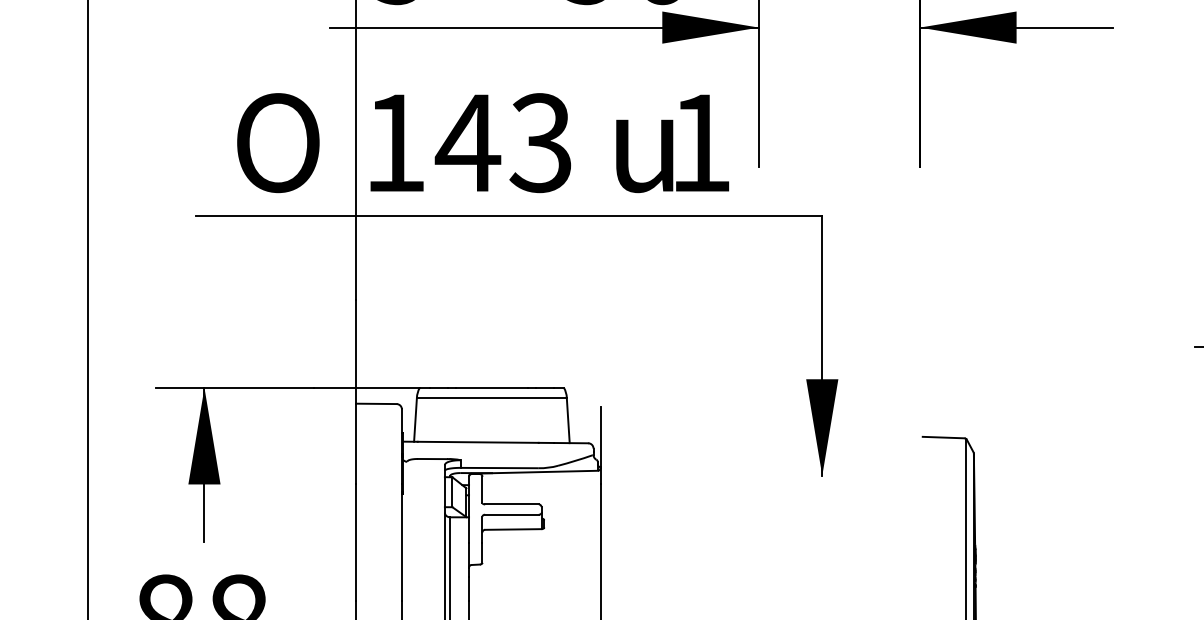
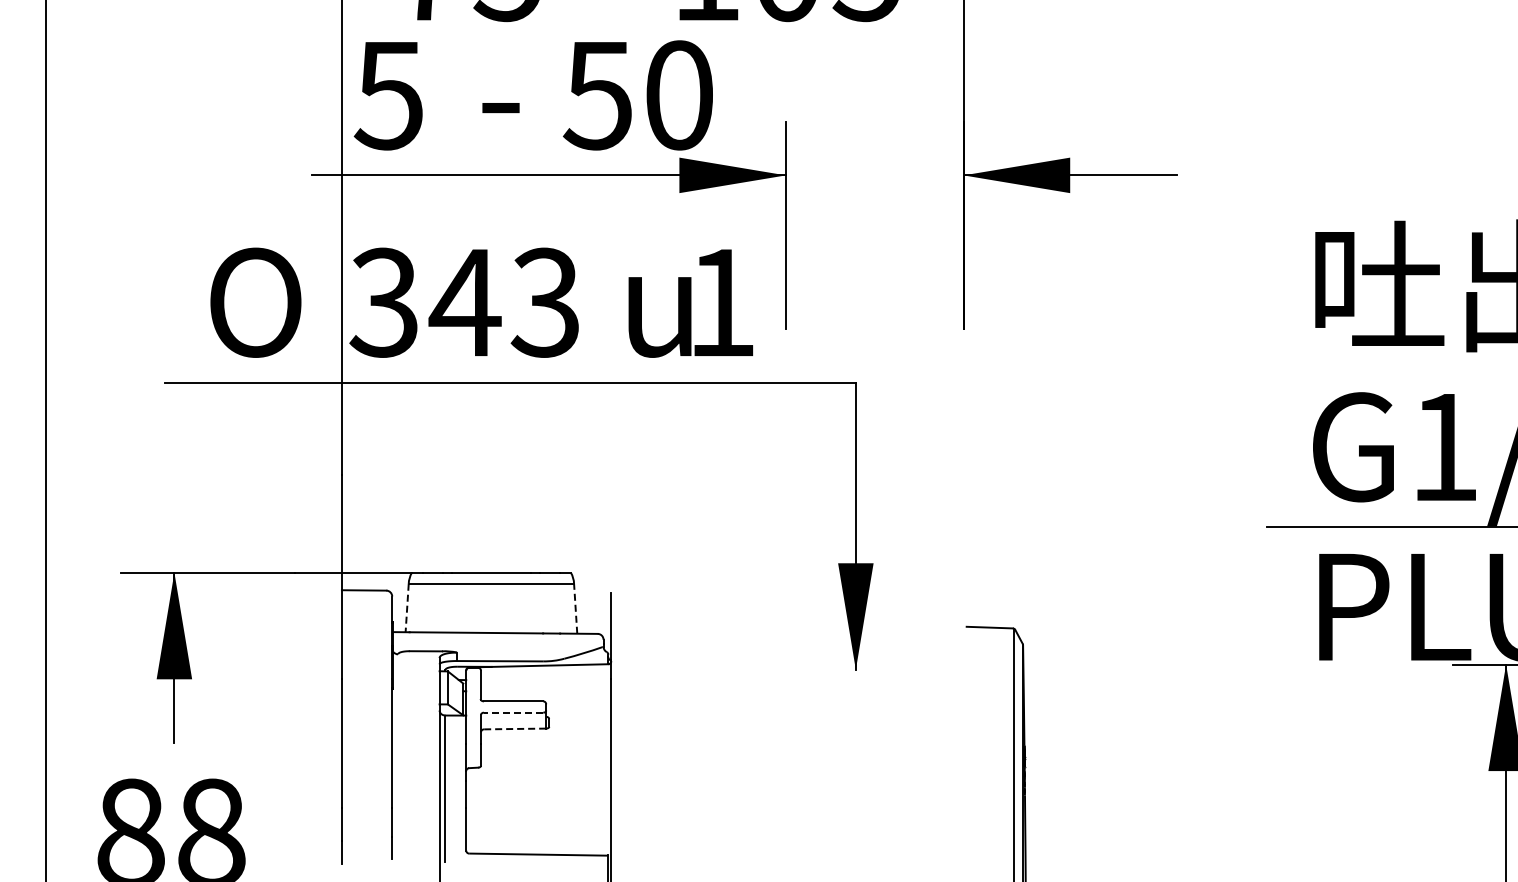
text: (394, 142) -> (383, 302), 143 -> 343
line: (415, 420) -> (407, 608), solid -> dashed
line: (568, 420) -> (575, 608), solid -> dashed
line: (511, 514) -> (513, 712), solid -> dashed
line: (512, 529) -> (514, 728), solid -> dashed

